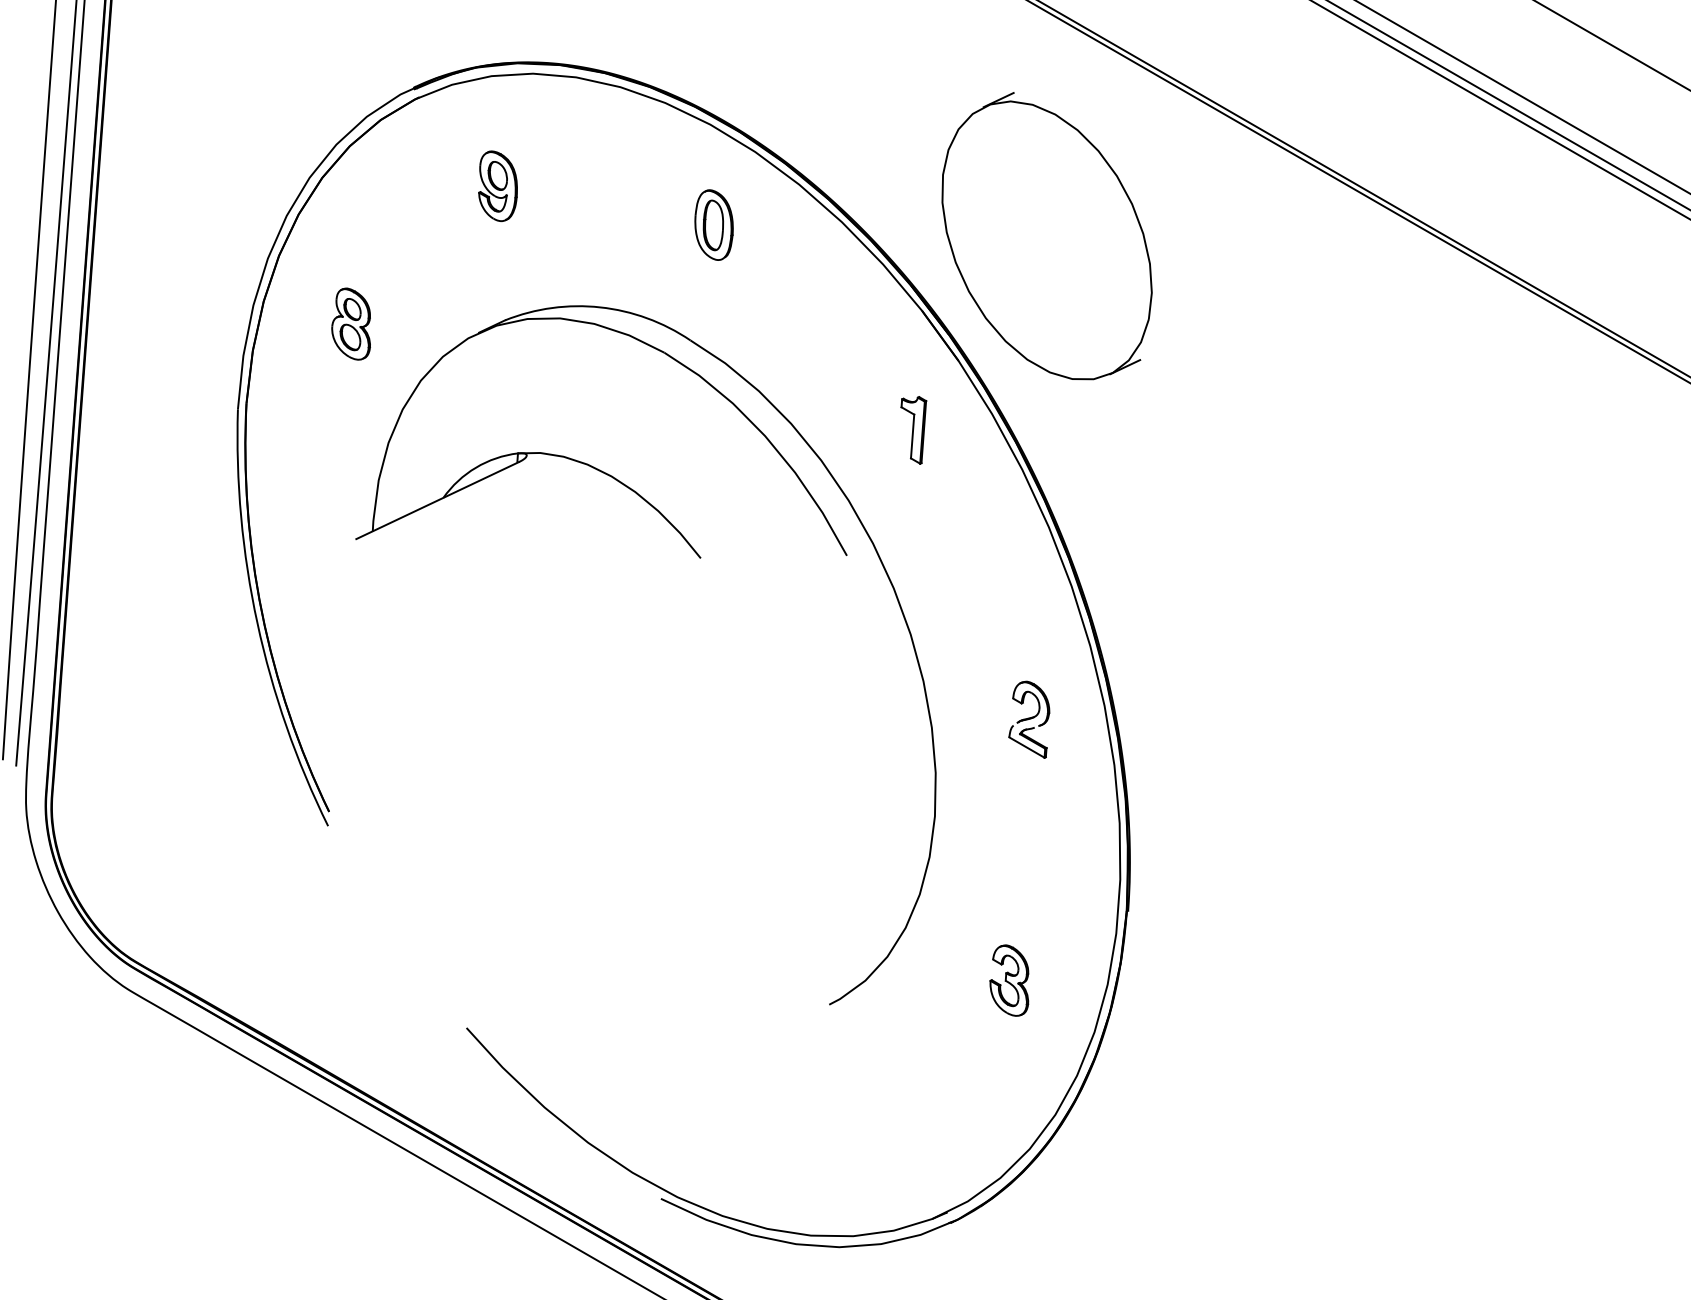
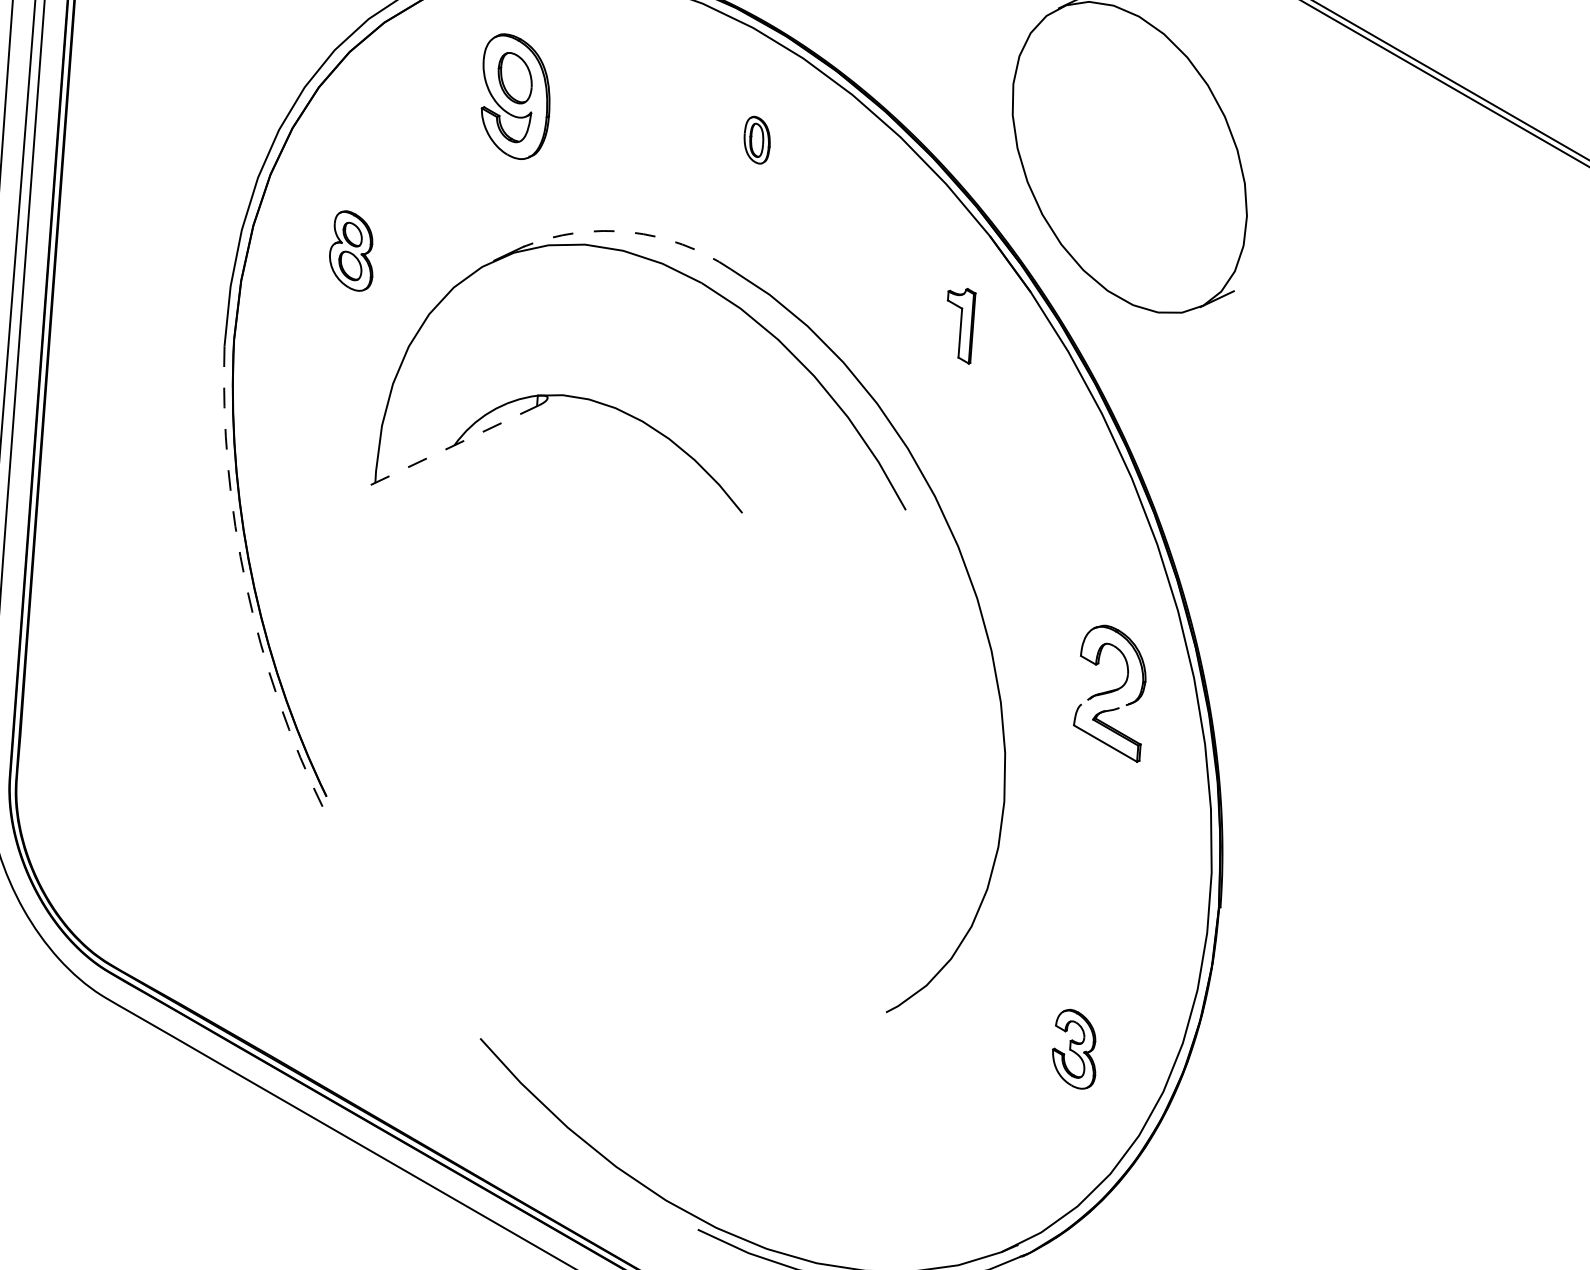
part: (497, 186) -> (514, 97), size x1.6
part: (713, 224) -> (756, 139), size x0.6
arc: (600, 307) -> (630, 232), solid -> dashed
part: (913, 430) -> (961, 326), moved
line: (437, 500) -> (447, 448), solid -> dashed
arc: (257, 623) -> (246, 585), solid -> dashed
part: (1029, 719) -> (1110, 693), size x1.6
part: (1009, 980) -> (1074, 1049), moved

